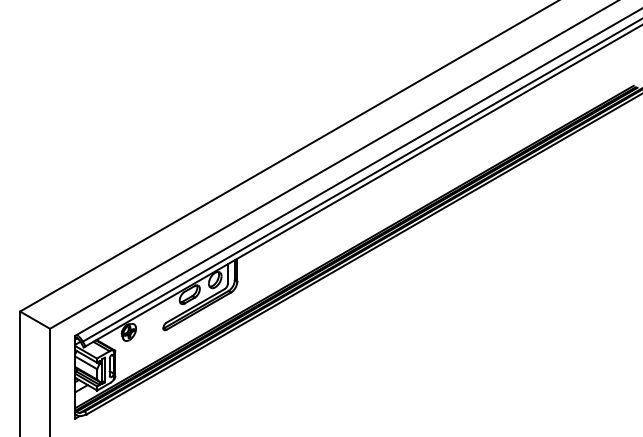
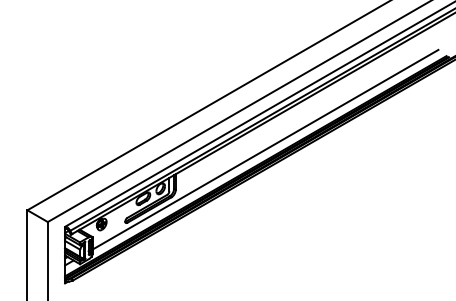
line: (368, 222) -> (265, 149), added

